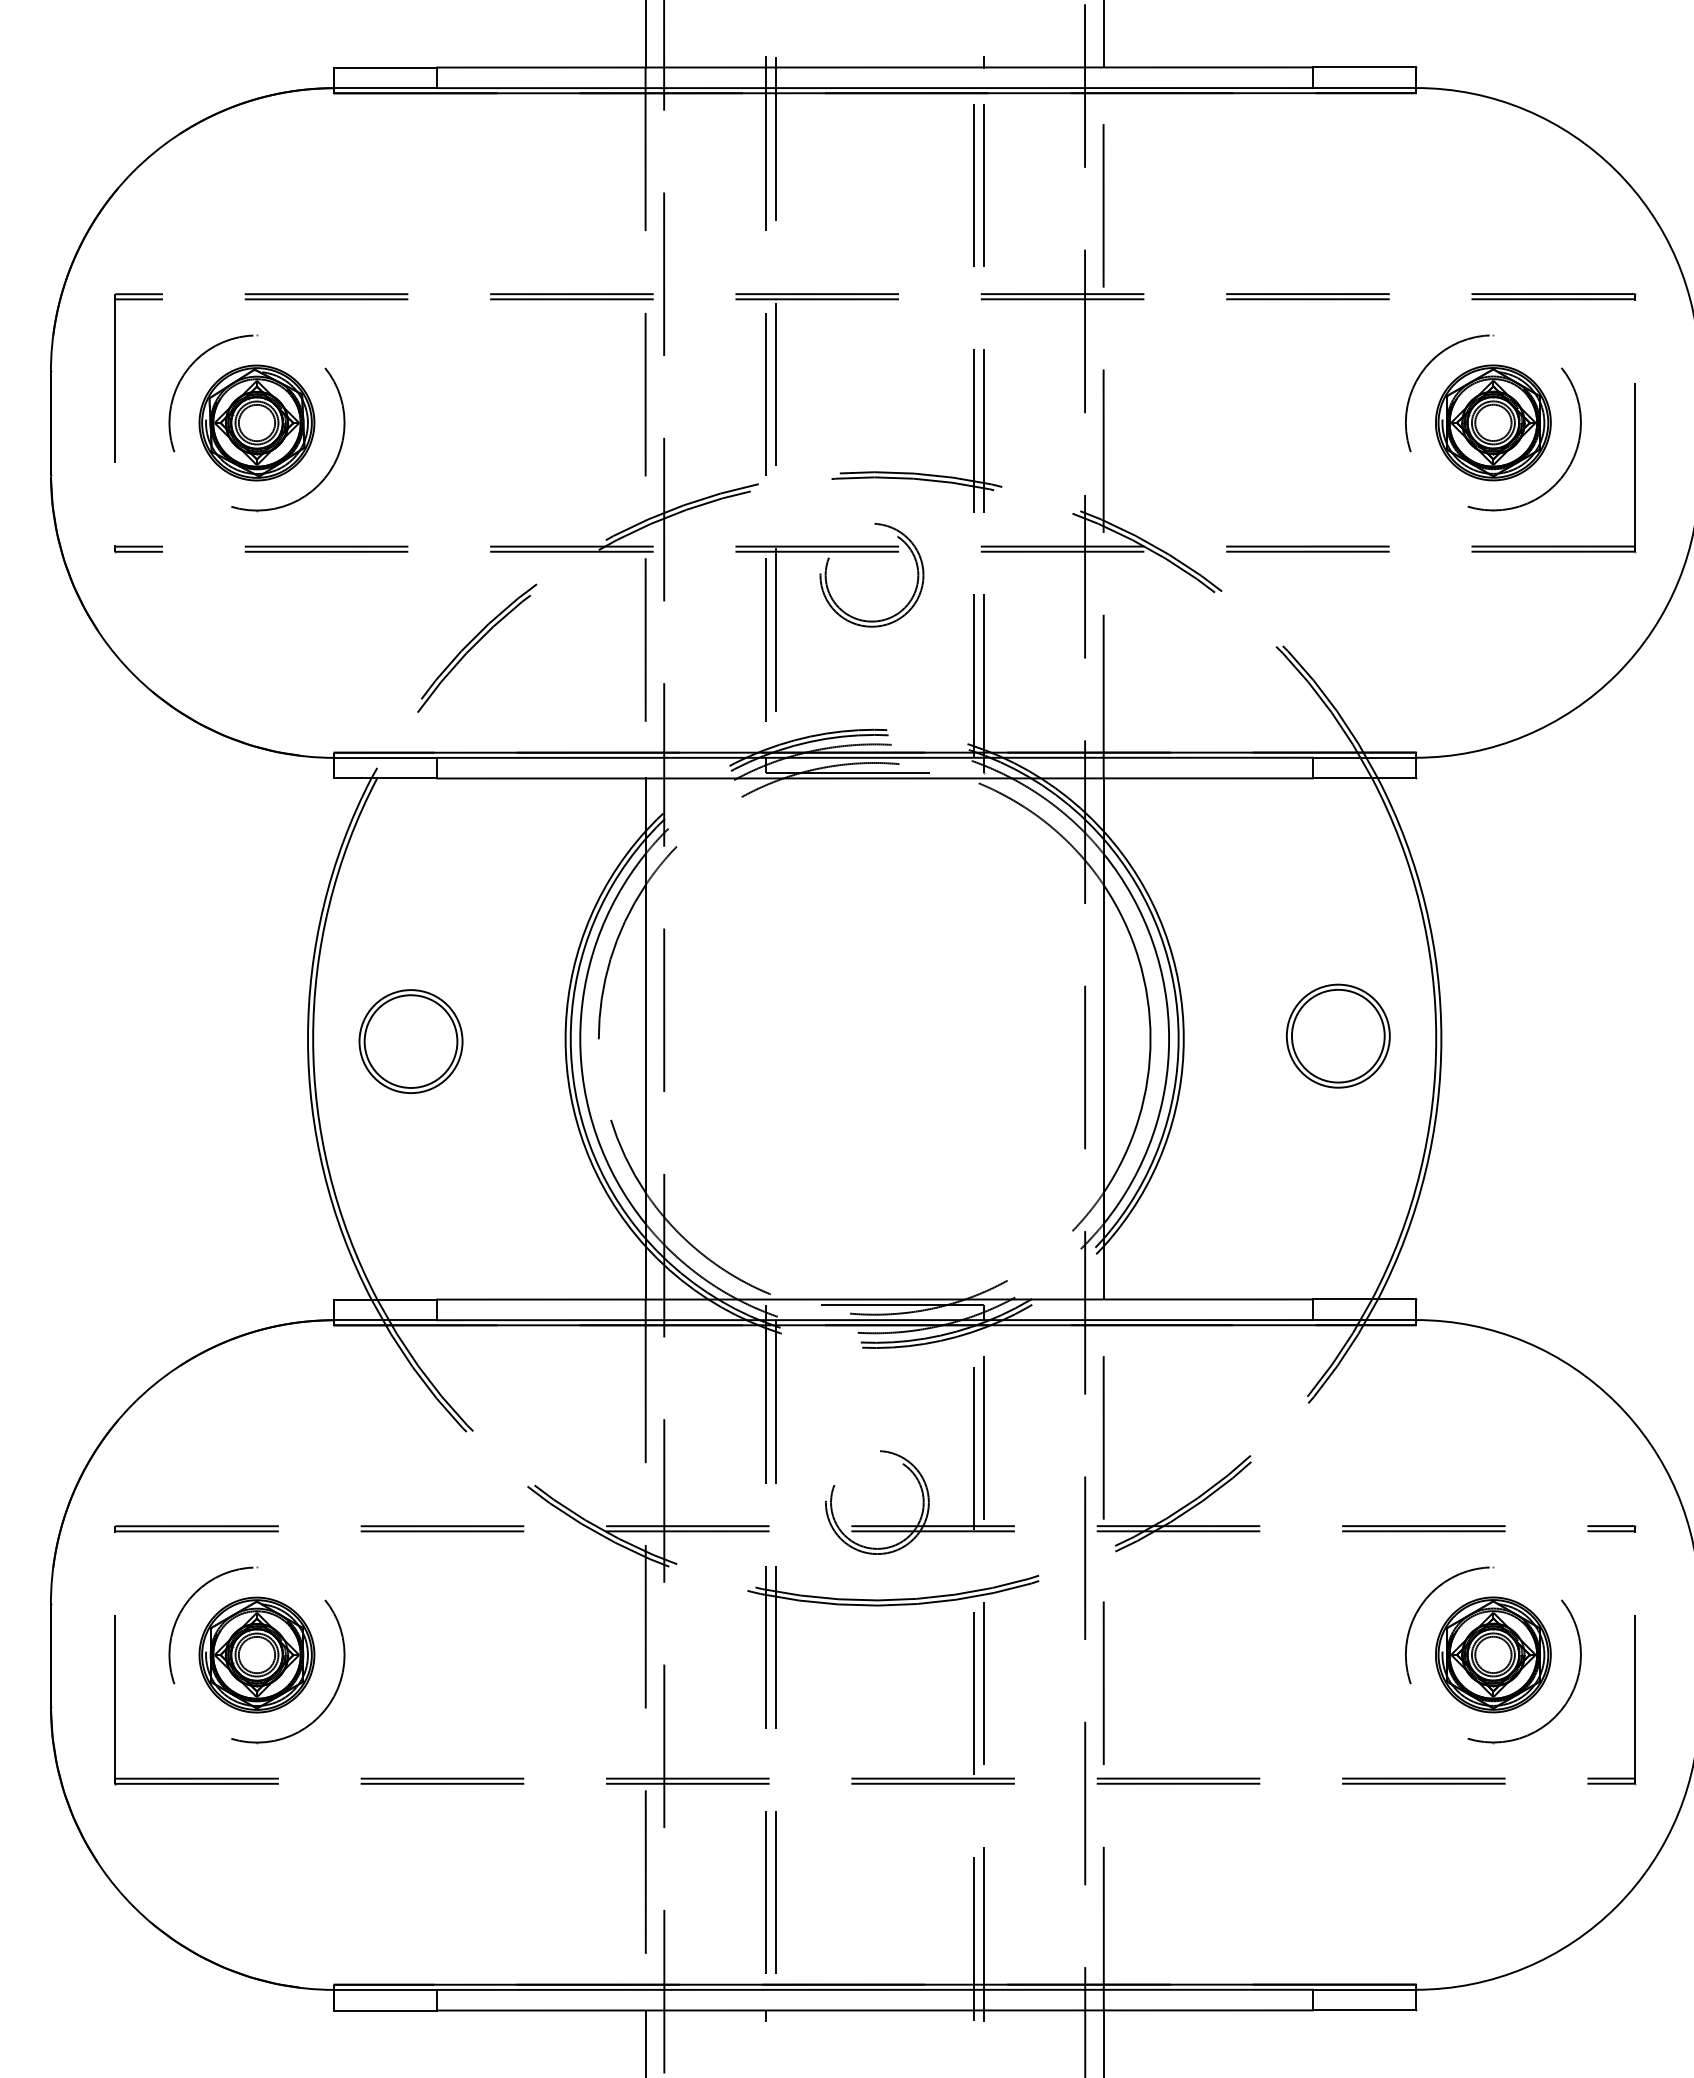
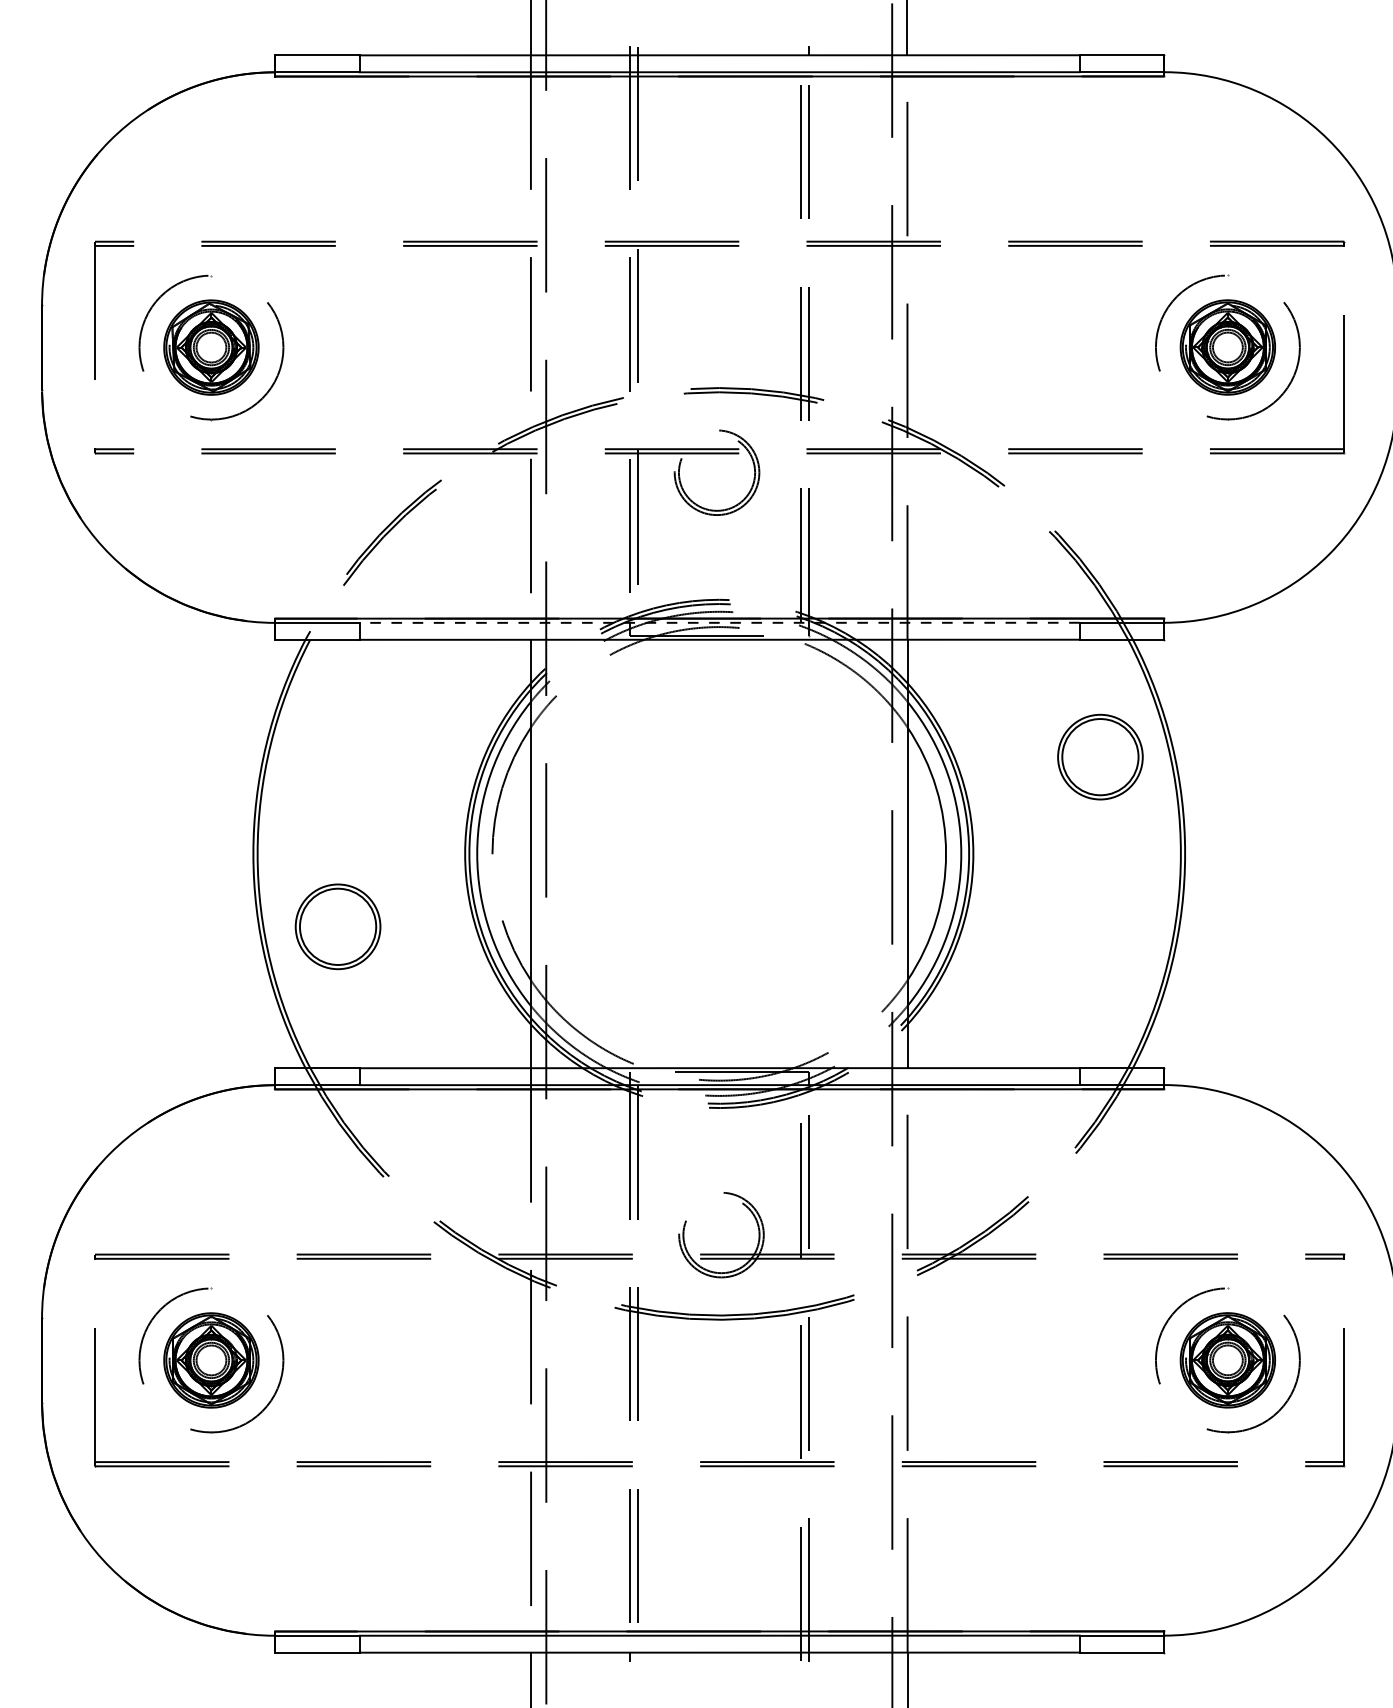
line: (875, 757) -> (719, 622), solid -> dashed
part: (1338, 1035) -> (1100, 756), moved
part: (410, 1041) -> (337, 926), moved

